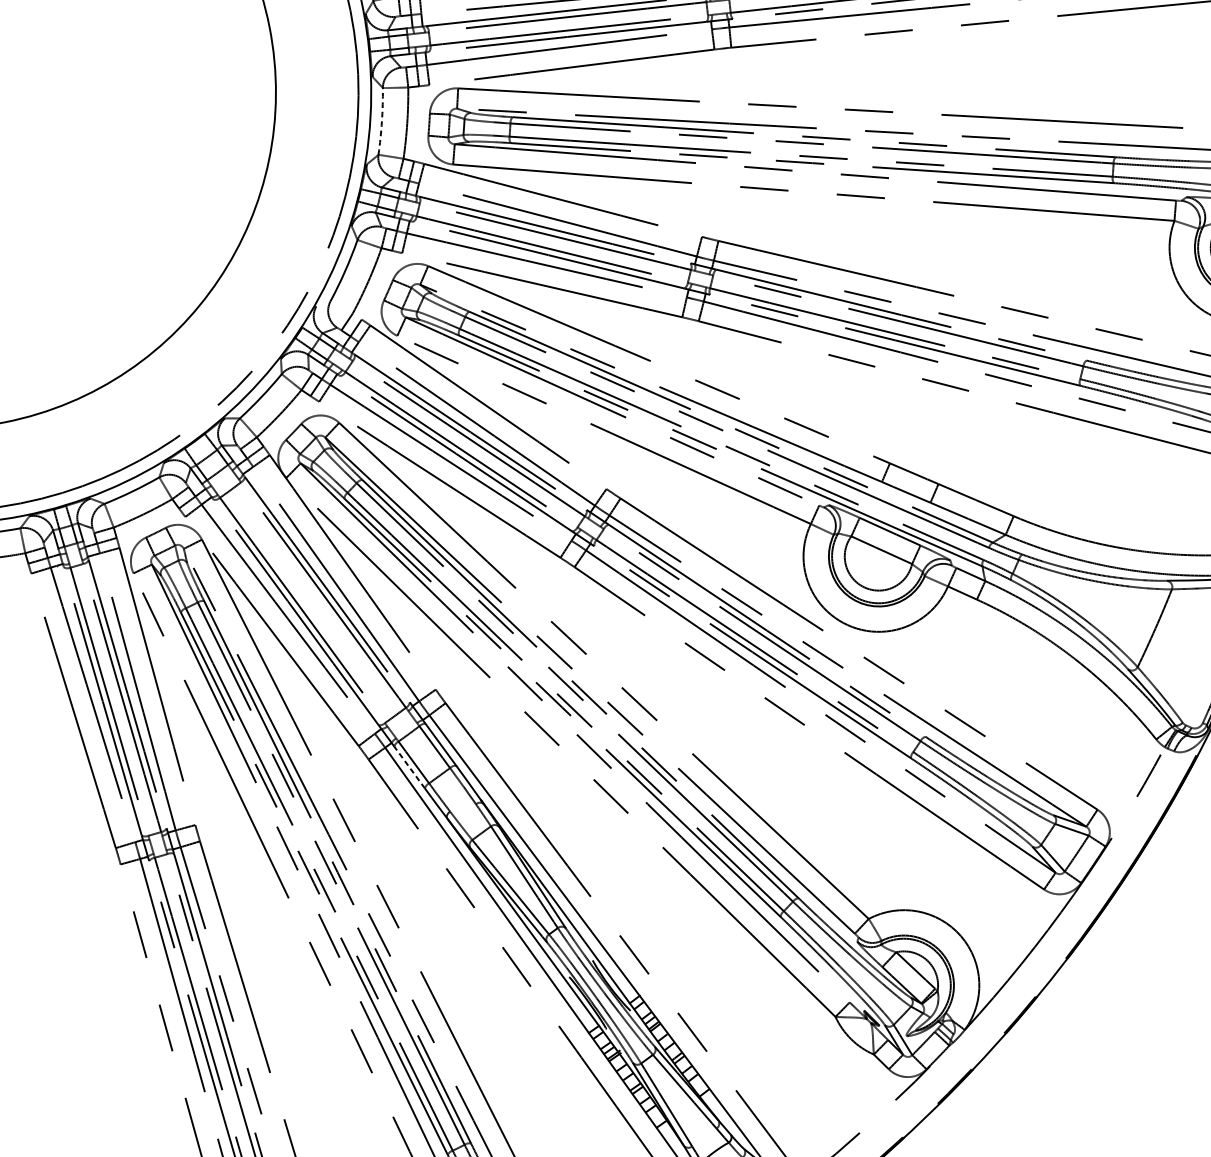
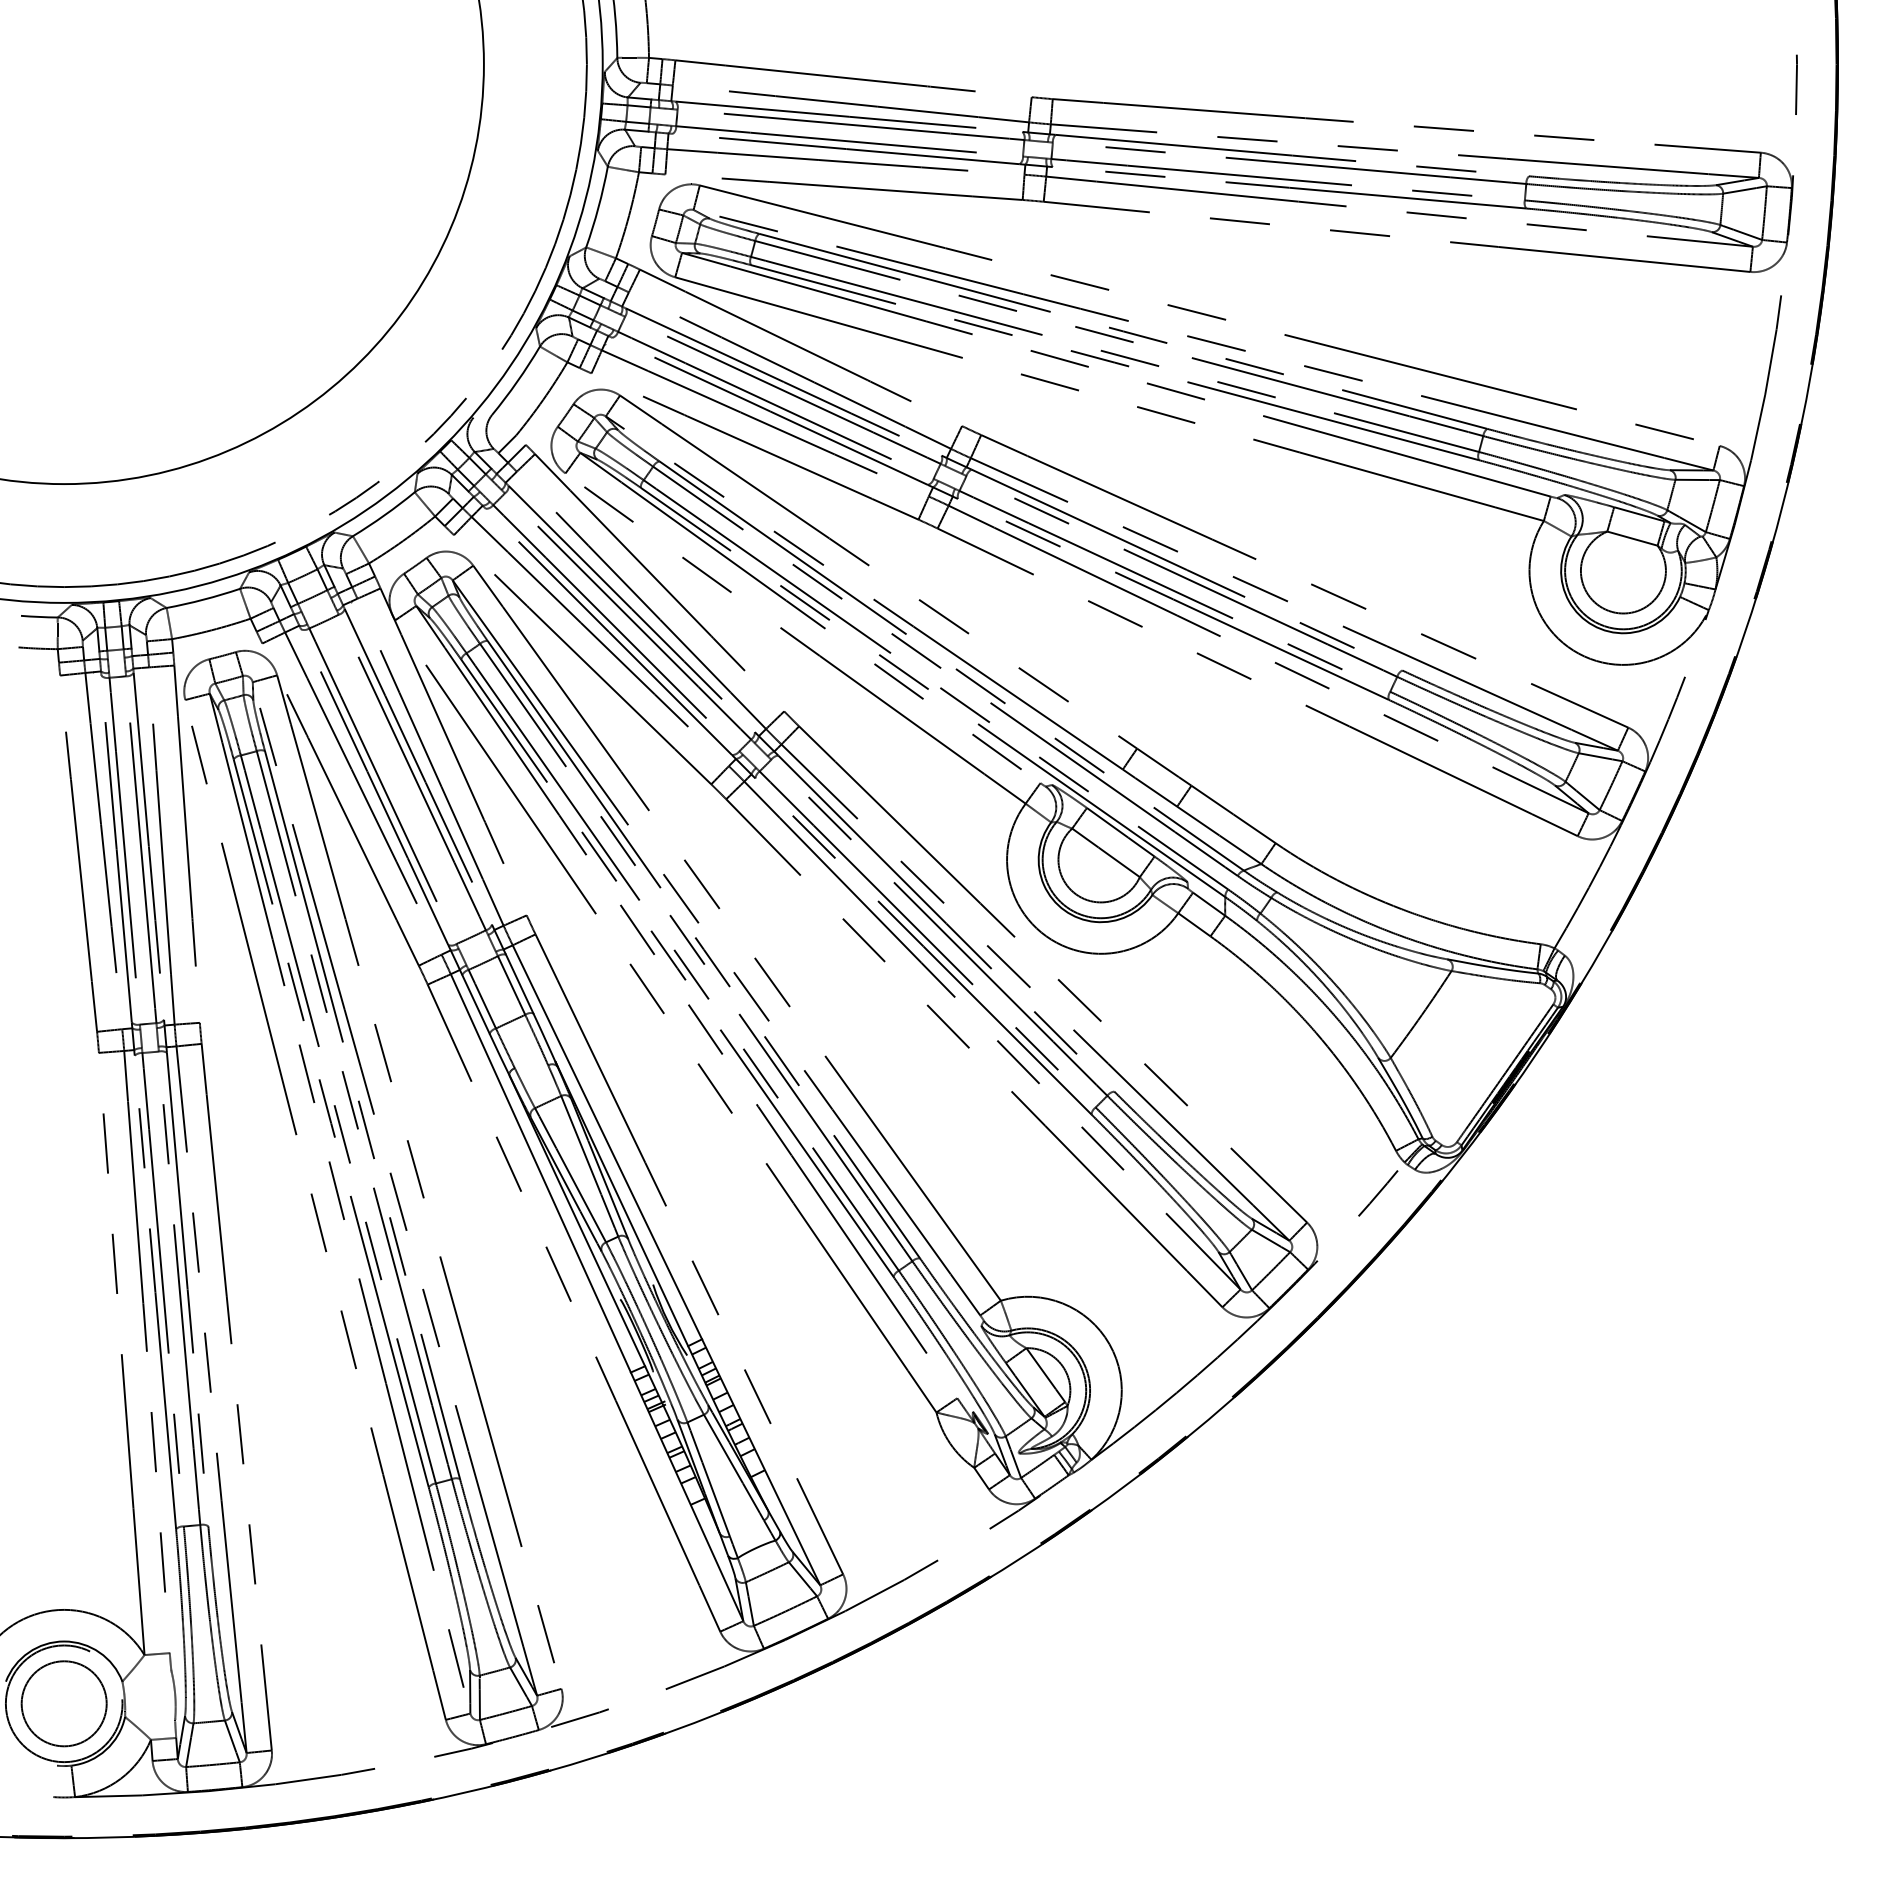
arc: (381, 121) -> (598, 207), dashed -> solid
line: (409, 766) -> (475, 1003), dashed -> solid

